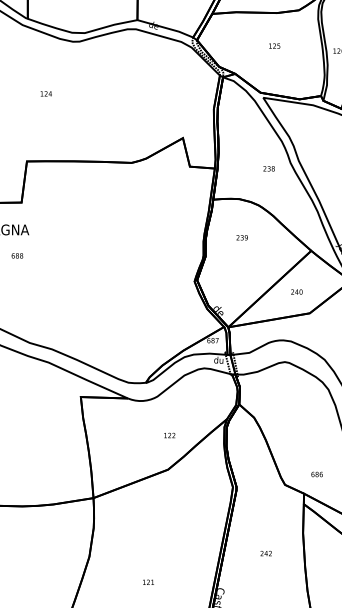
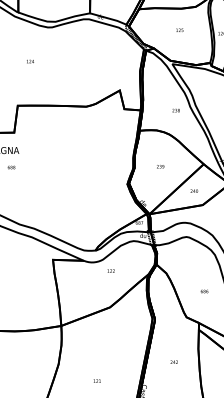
text: (242, 237) -> (160, 166), moved
text: (168, 434) -> (110, 270), moved
text: (317, 474) -> (204, 291), moved

